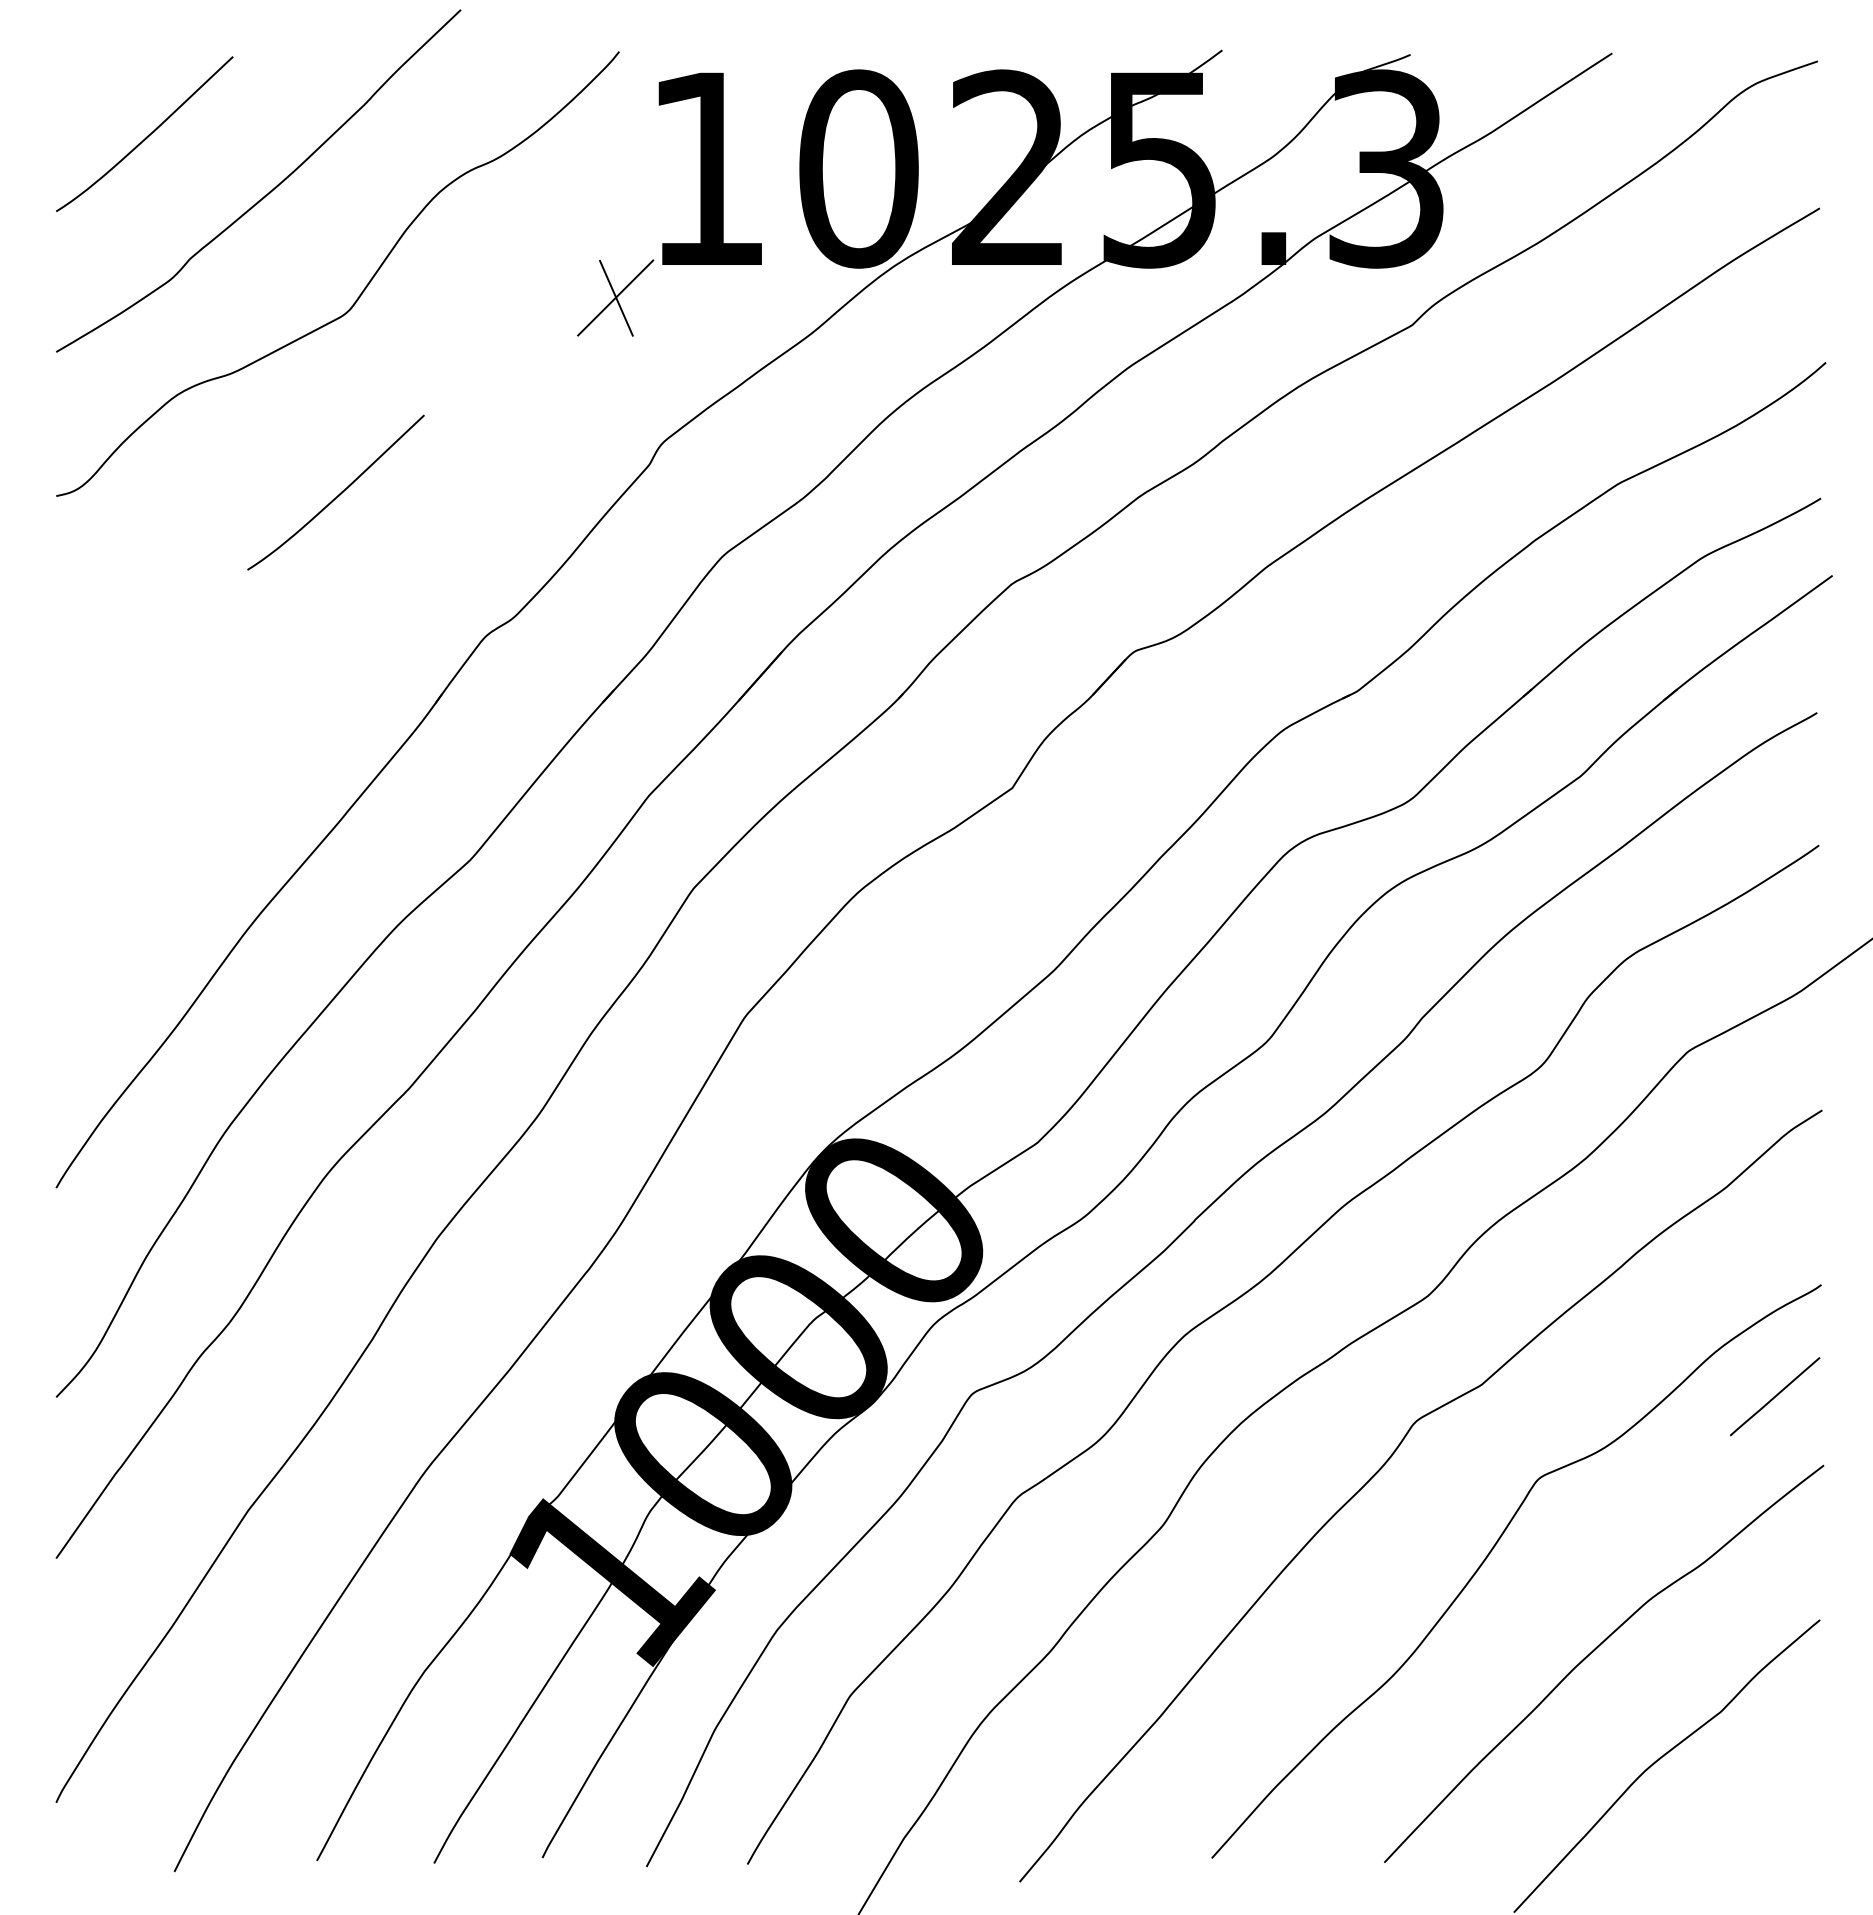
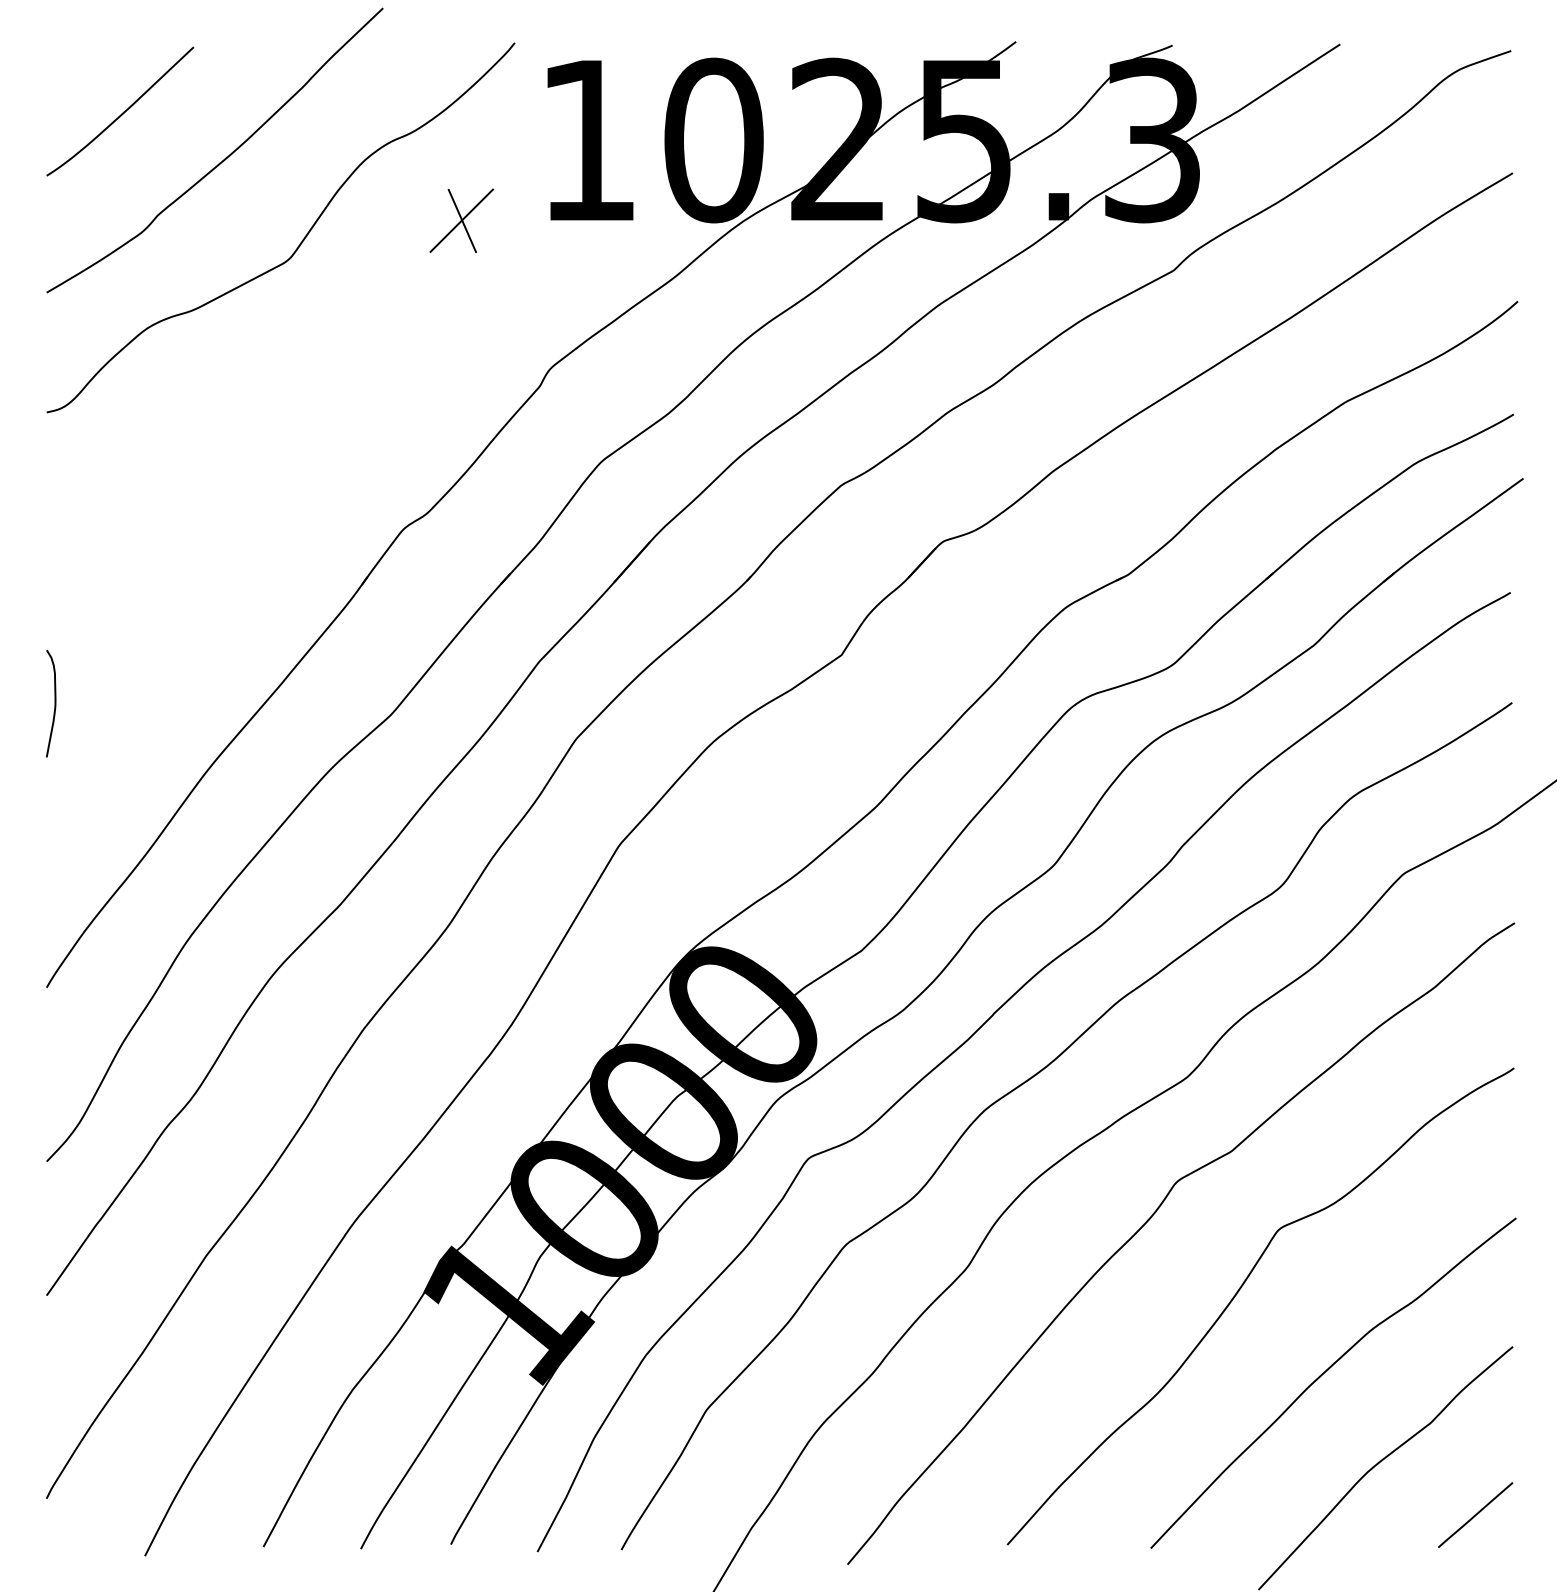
part: (615, 297) -> (461, 220), moved
curve: (338, 493) -> (281, 410), removed
curve: (65, 846) -> (54, 703), added
line: (1774, 1395) -> (1475, 1514), moved

